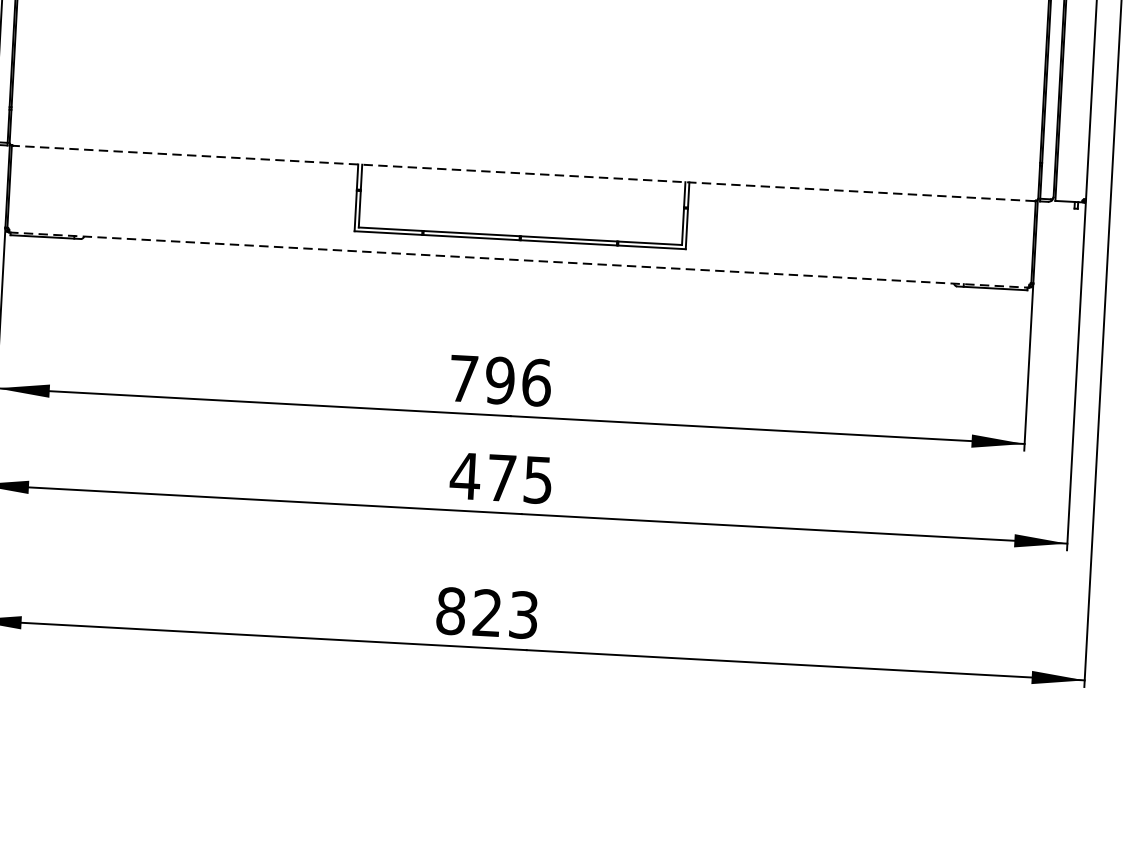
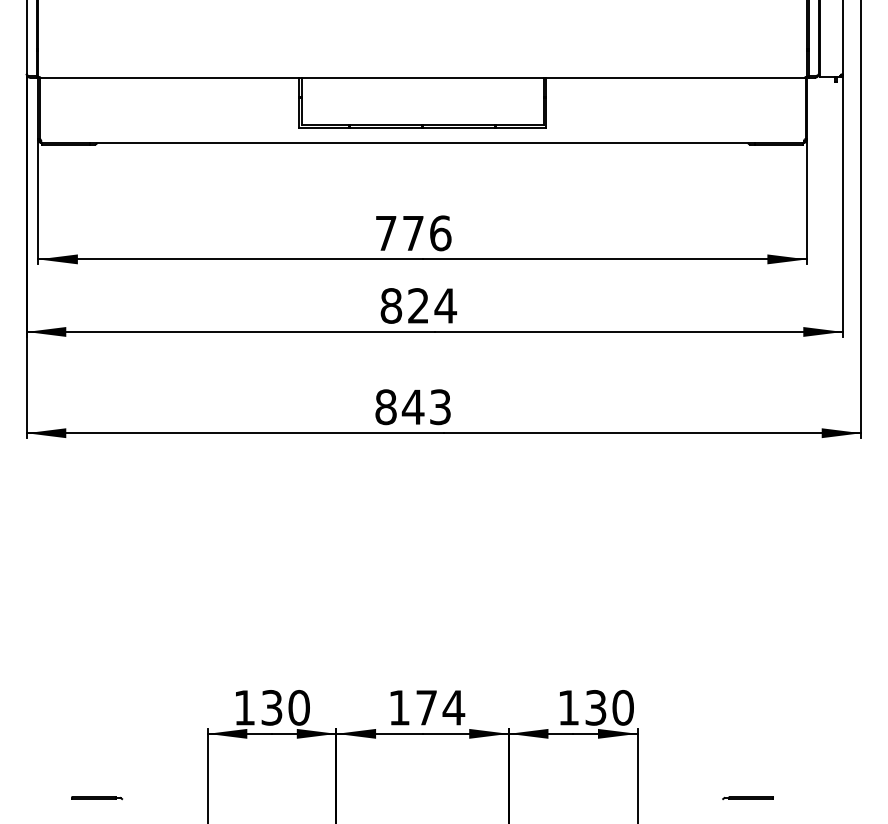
line: (523, 172) -> (422, 77), dashed -> solid
line: (520, 259) -> (423, 142), dashed -> solid
text: (500, 380) -> (413, 233), 796 -> 776
text: (501, 477) -> (418, 305), 475 -> 824
text: (486, 612) -> (412, 406), 823 -> 843

